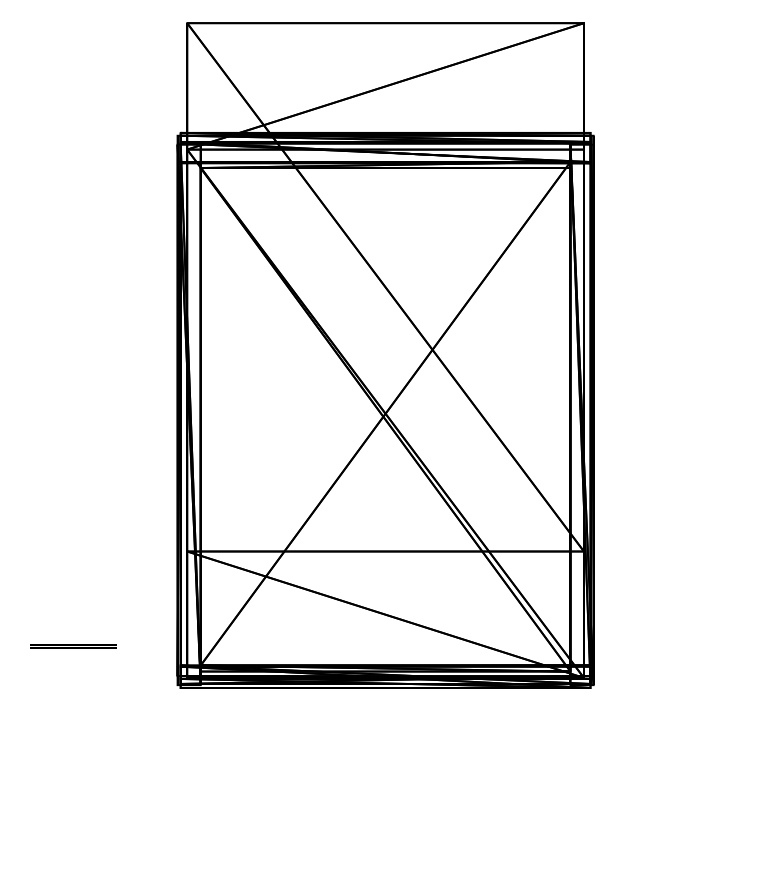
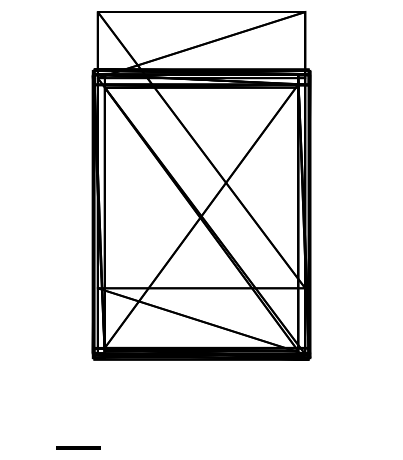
line: (73, 645) -> (78, 447), moved

